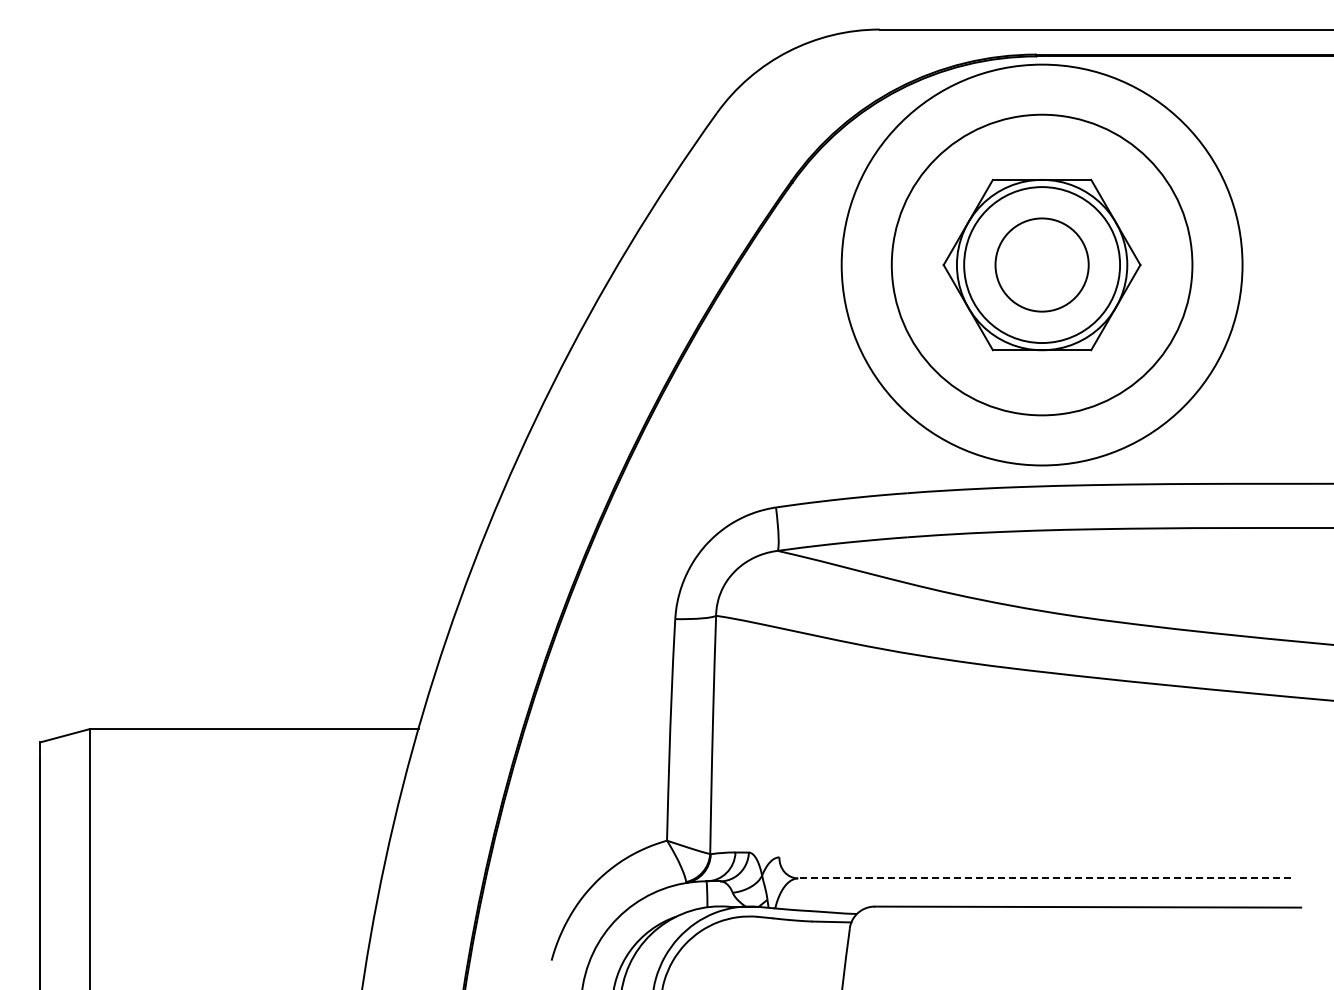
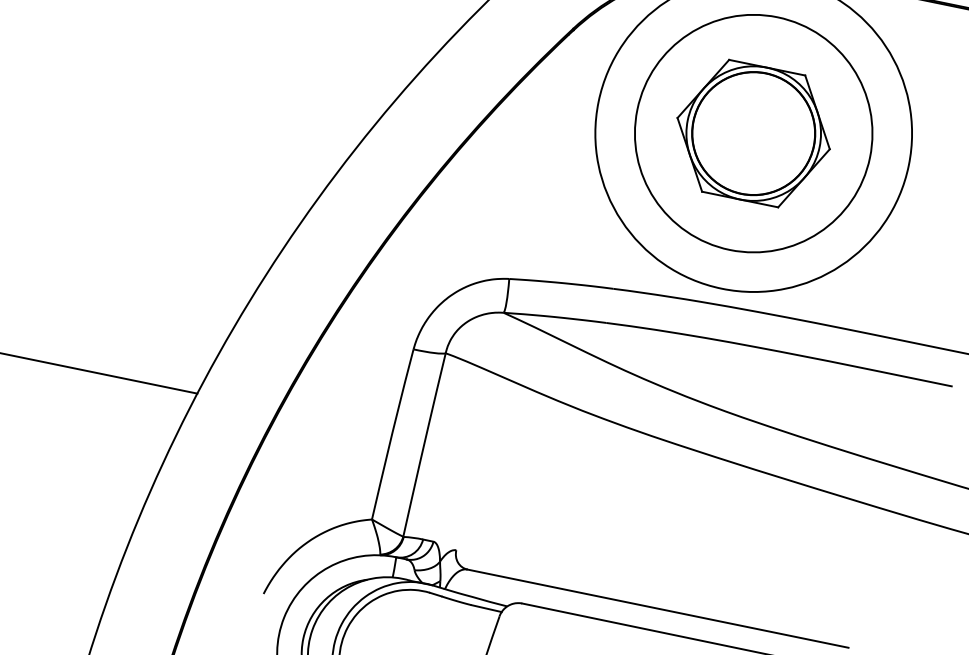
circle: (1041, 264) -> (753, 133), size x1.67
line: (1043, 878) -> (657, 608), dashed -> solid

